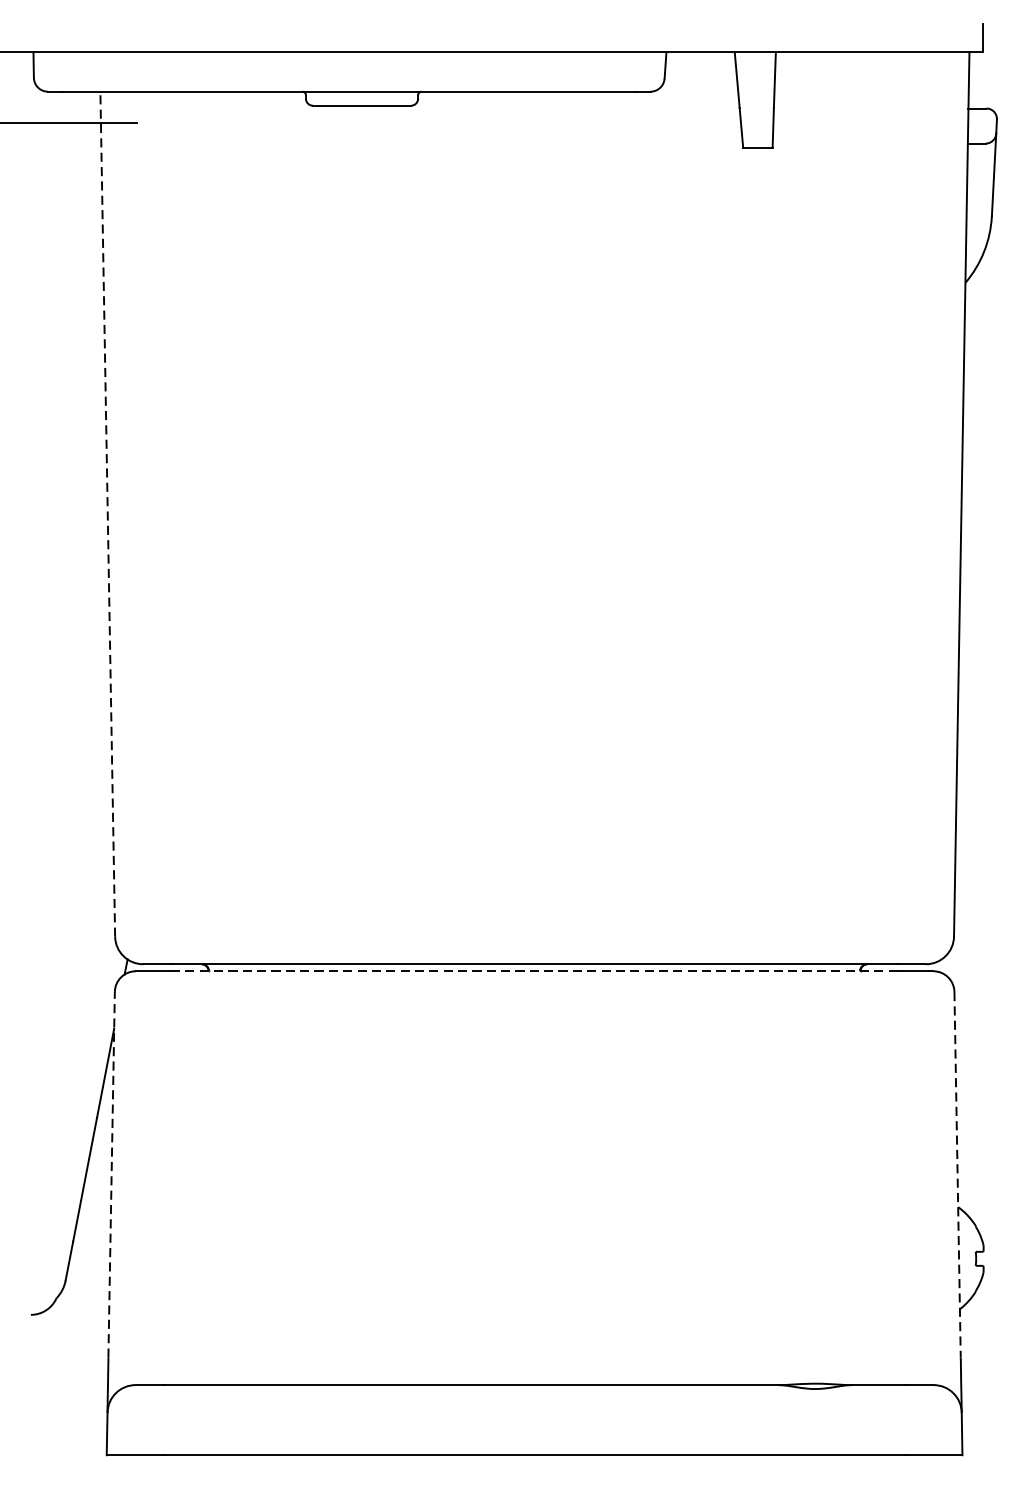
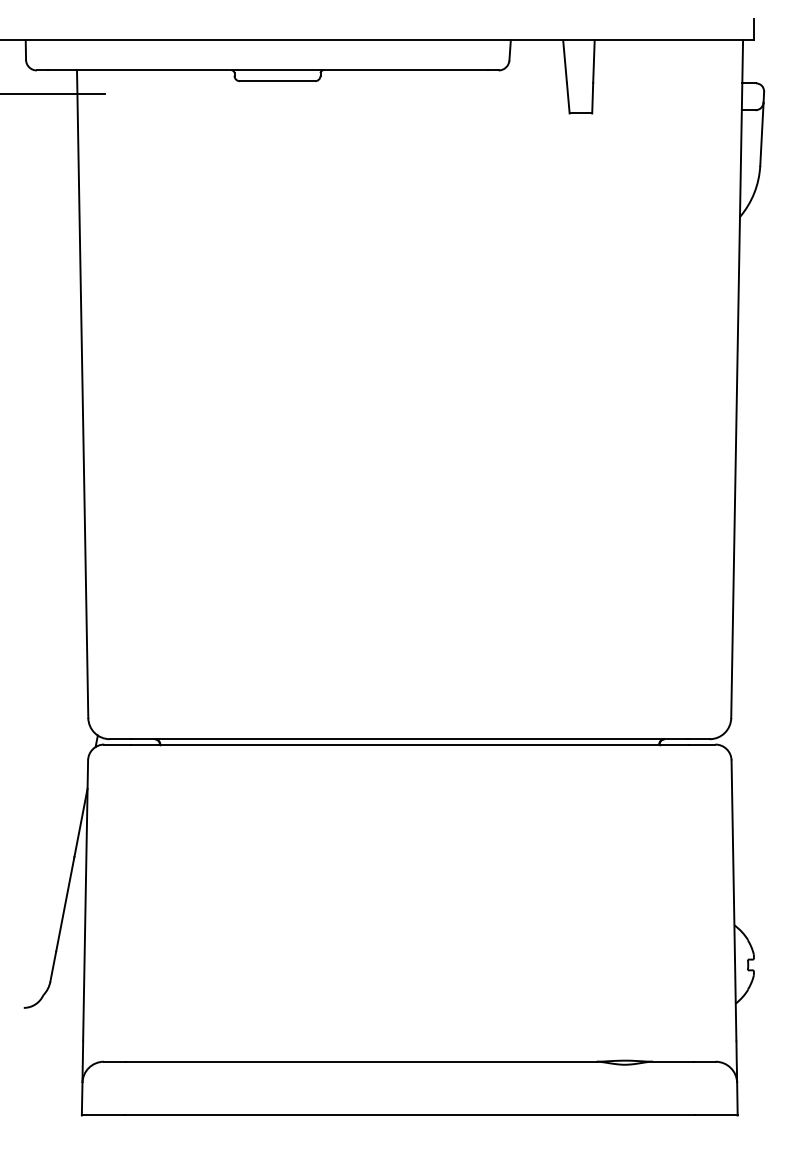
line: (107, 514) -> (82, 394), dashed -> solid
line: (534, 971) -> (409, 744), dashed -> solid
line: (111, 1174) -> (85, 900), dashed -> solid
line: (956, 1176) -> (733, 901), dashed -> solid

